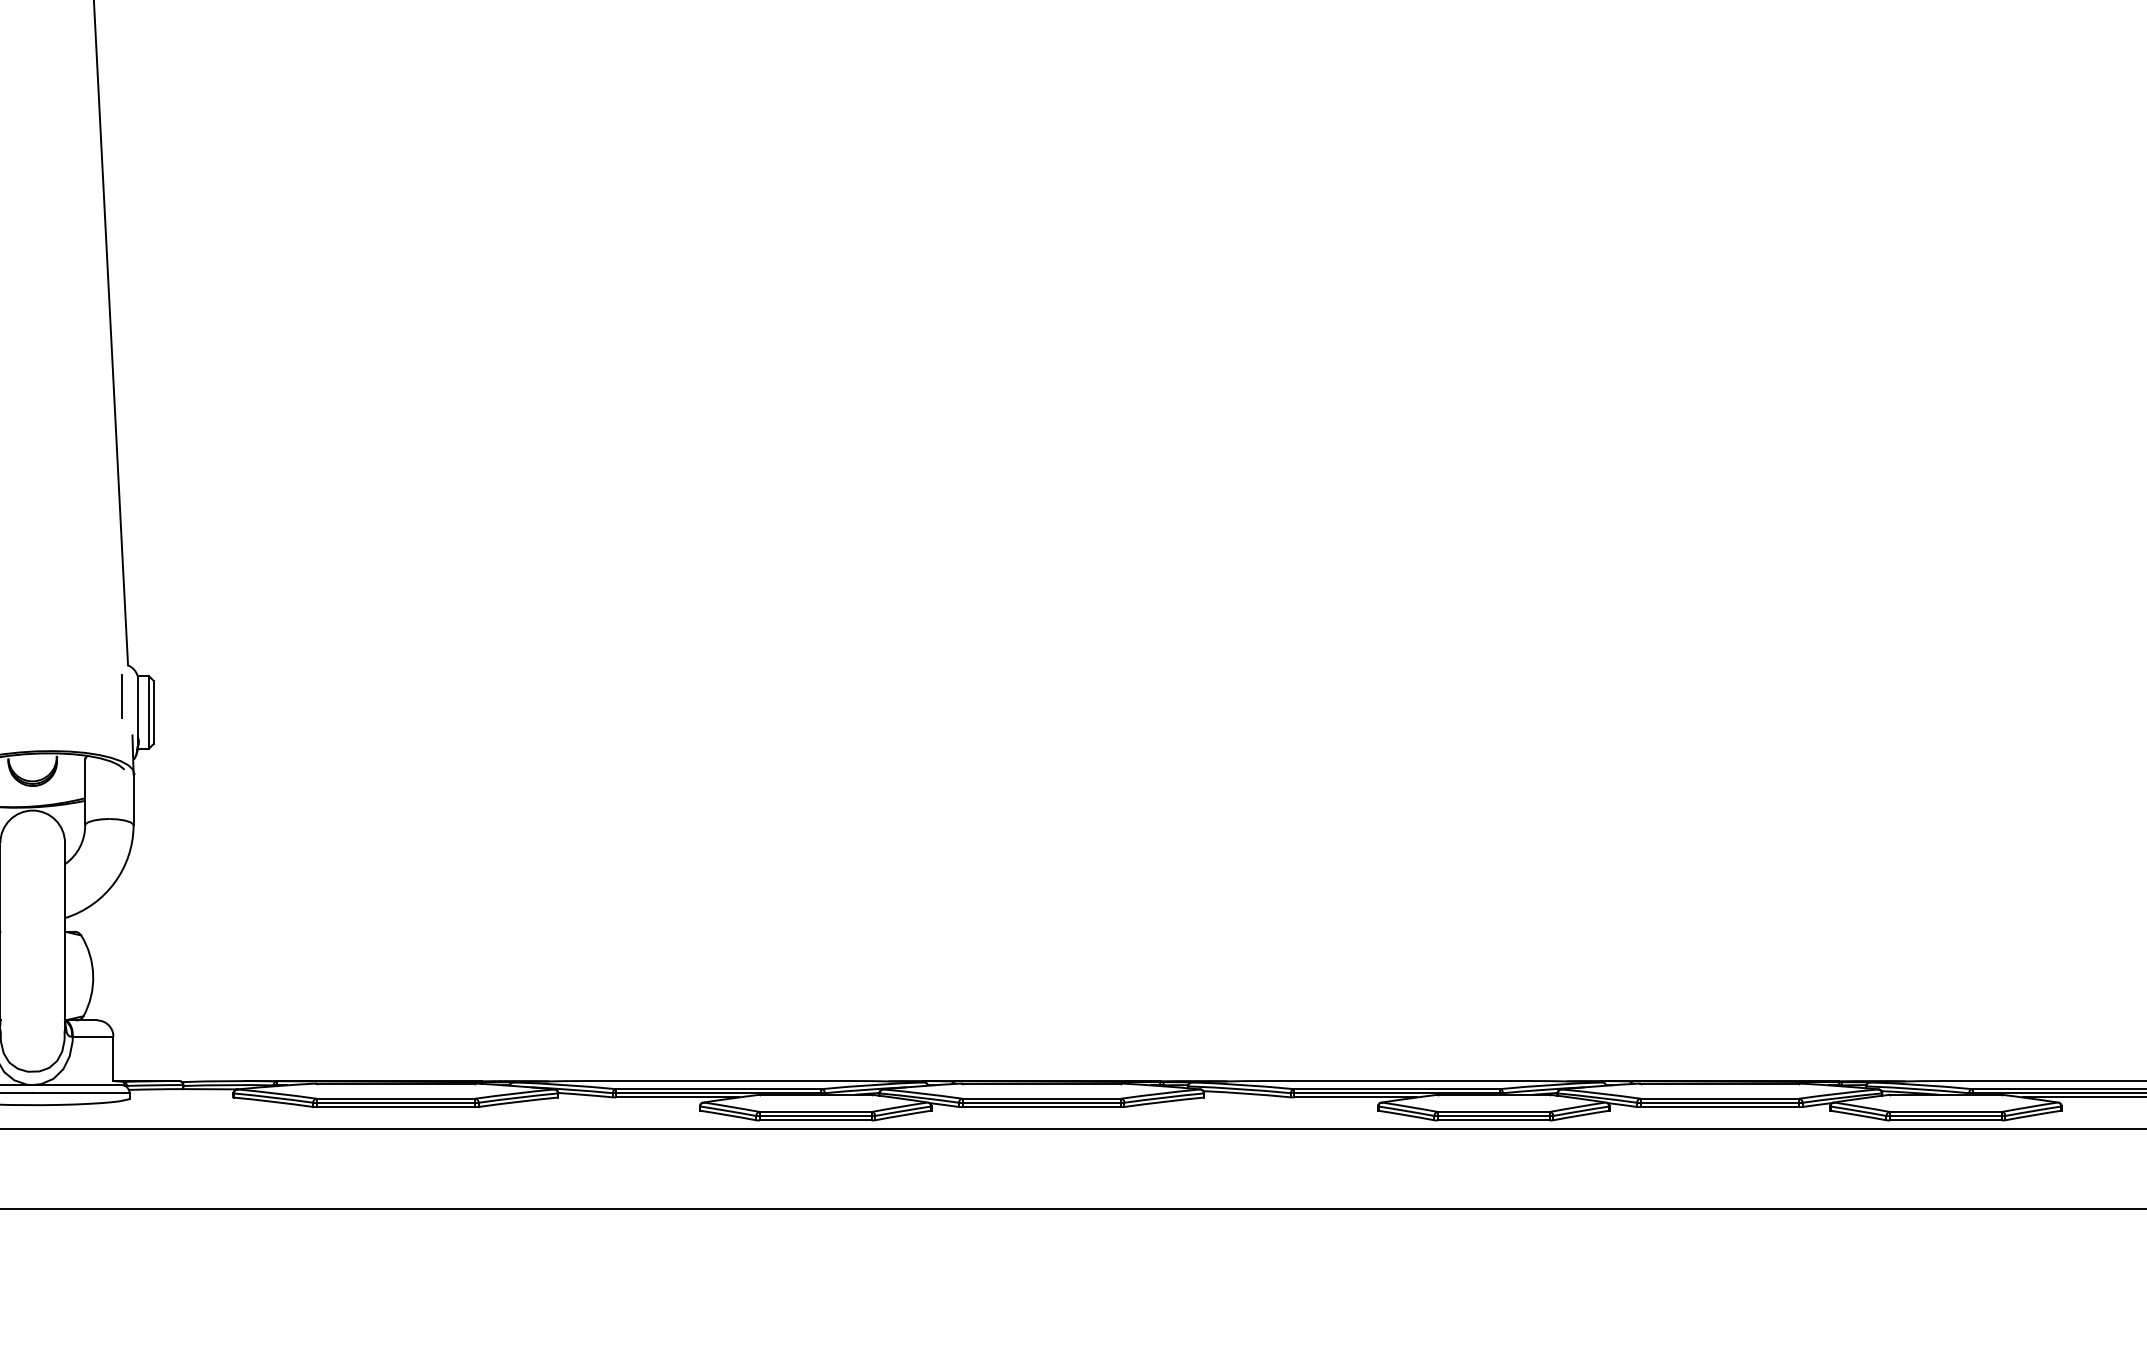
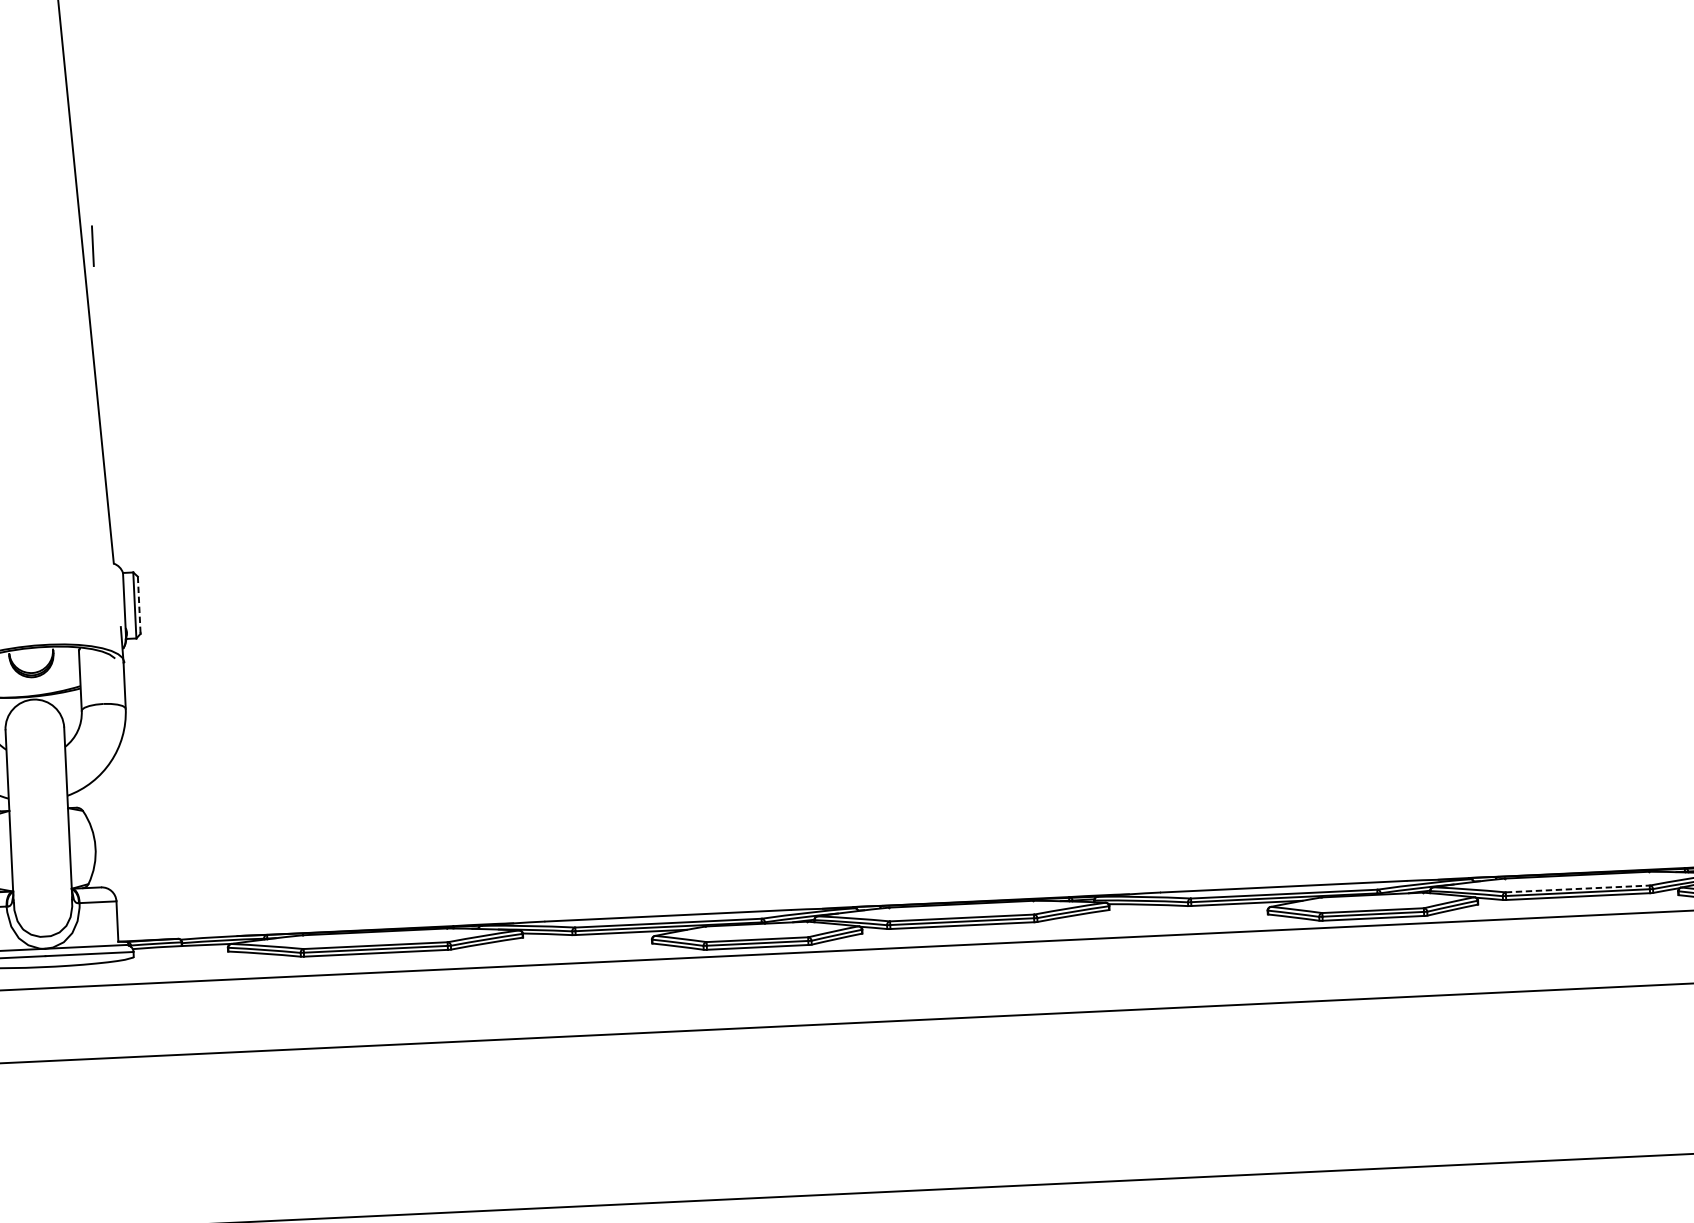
line: (121, 696) -> (92, 246), moved
line: (153, 711) -> (138, 604), solid -> dashed
line: (1720, 1098) -> (1578, 888), solid -> dashed

